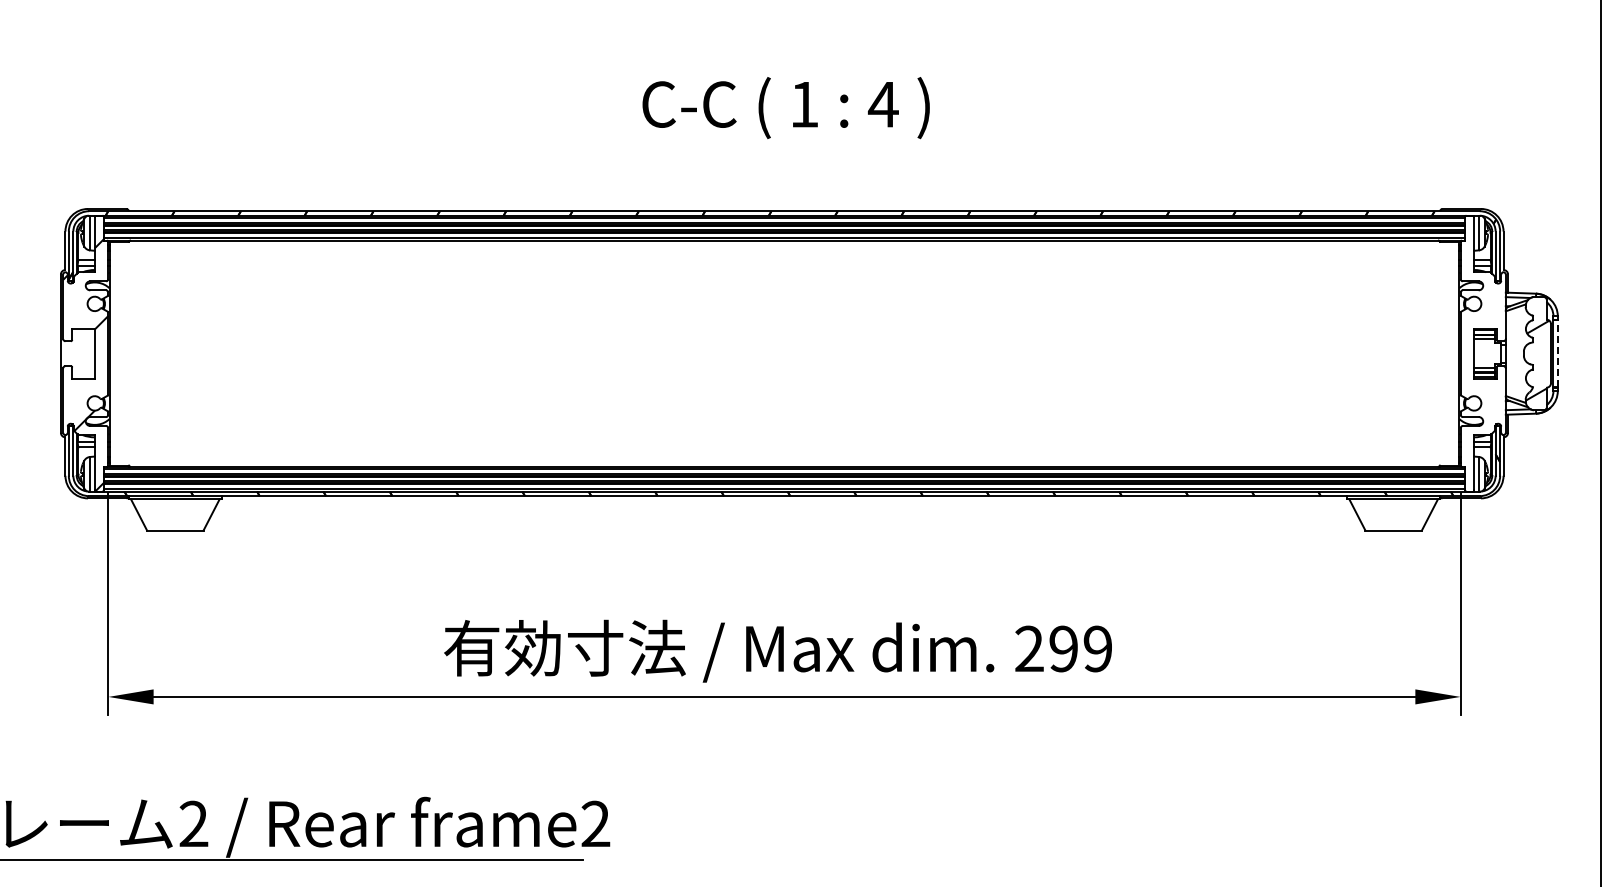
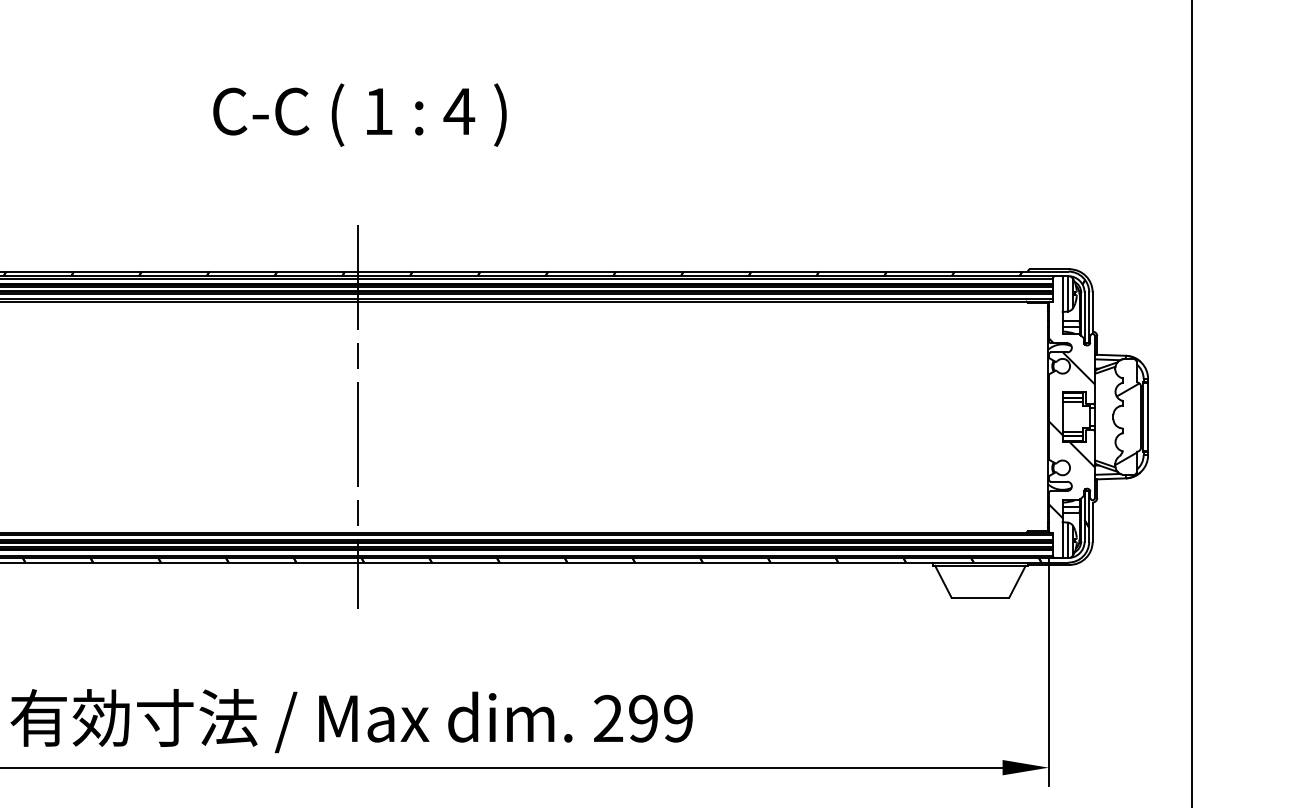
text: (785, 108) -> (359, 115), moved
line: (784, 353) -> (358, 416), added
line: (1557, 353) -> (1147, 416), dashed -> solid
hatch: (1482, 364) -> (1071, 428), added

